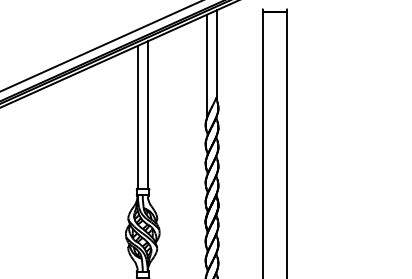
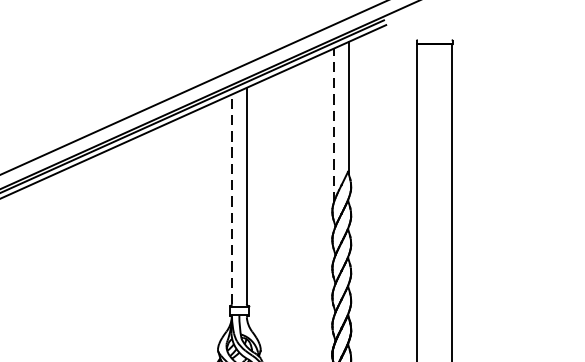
line: (206, 66) -> (333, 124), solid -> dashed
line: (137, 116) -> (231, 198), solid -> dashed

